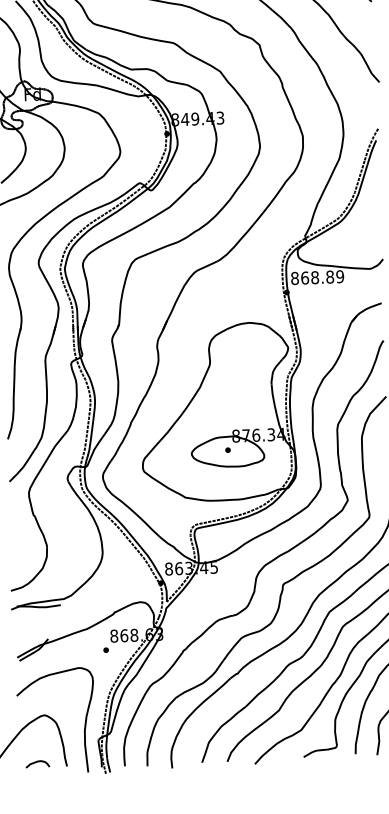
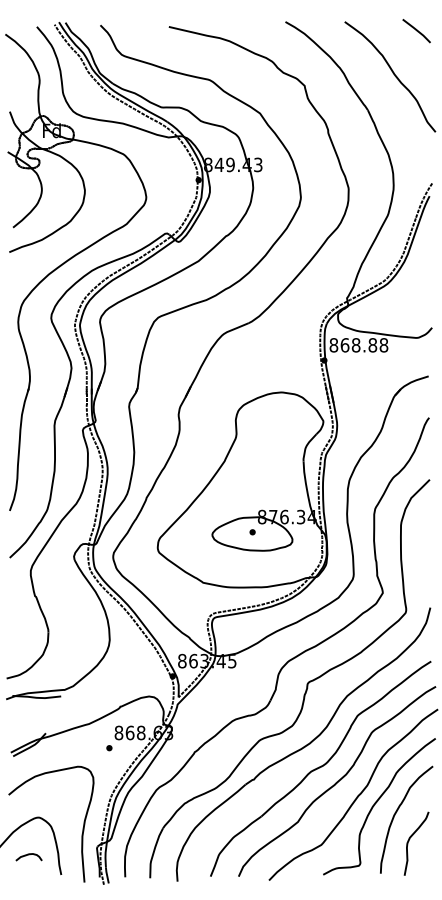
text: (339, 276) -> (383, 345), 868.89 -> 868.88
curve: (37, 762) -> (28, 855), moved

